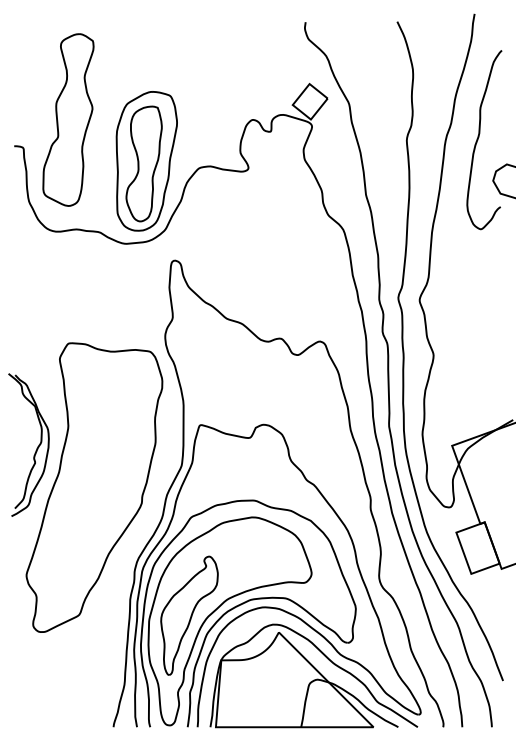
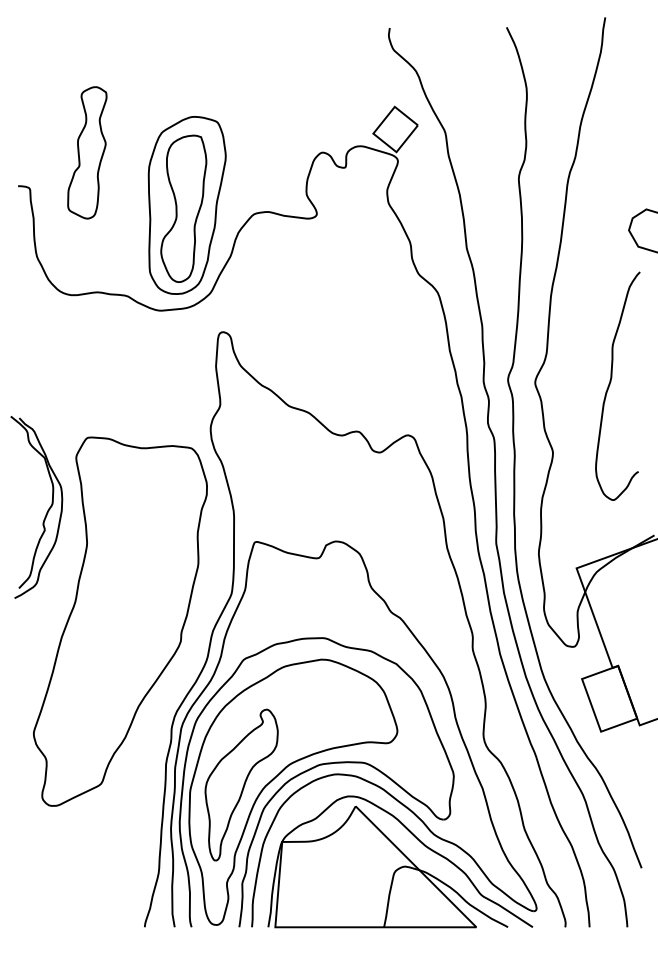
part: (68, 119) -> (87, 152), size x0.6
curve: (479, 137) -> (611, 382), moved
part: (36, 449) -> (46, 512), moved

